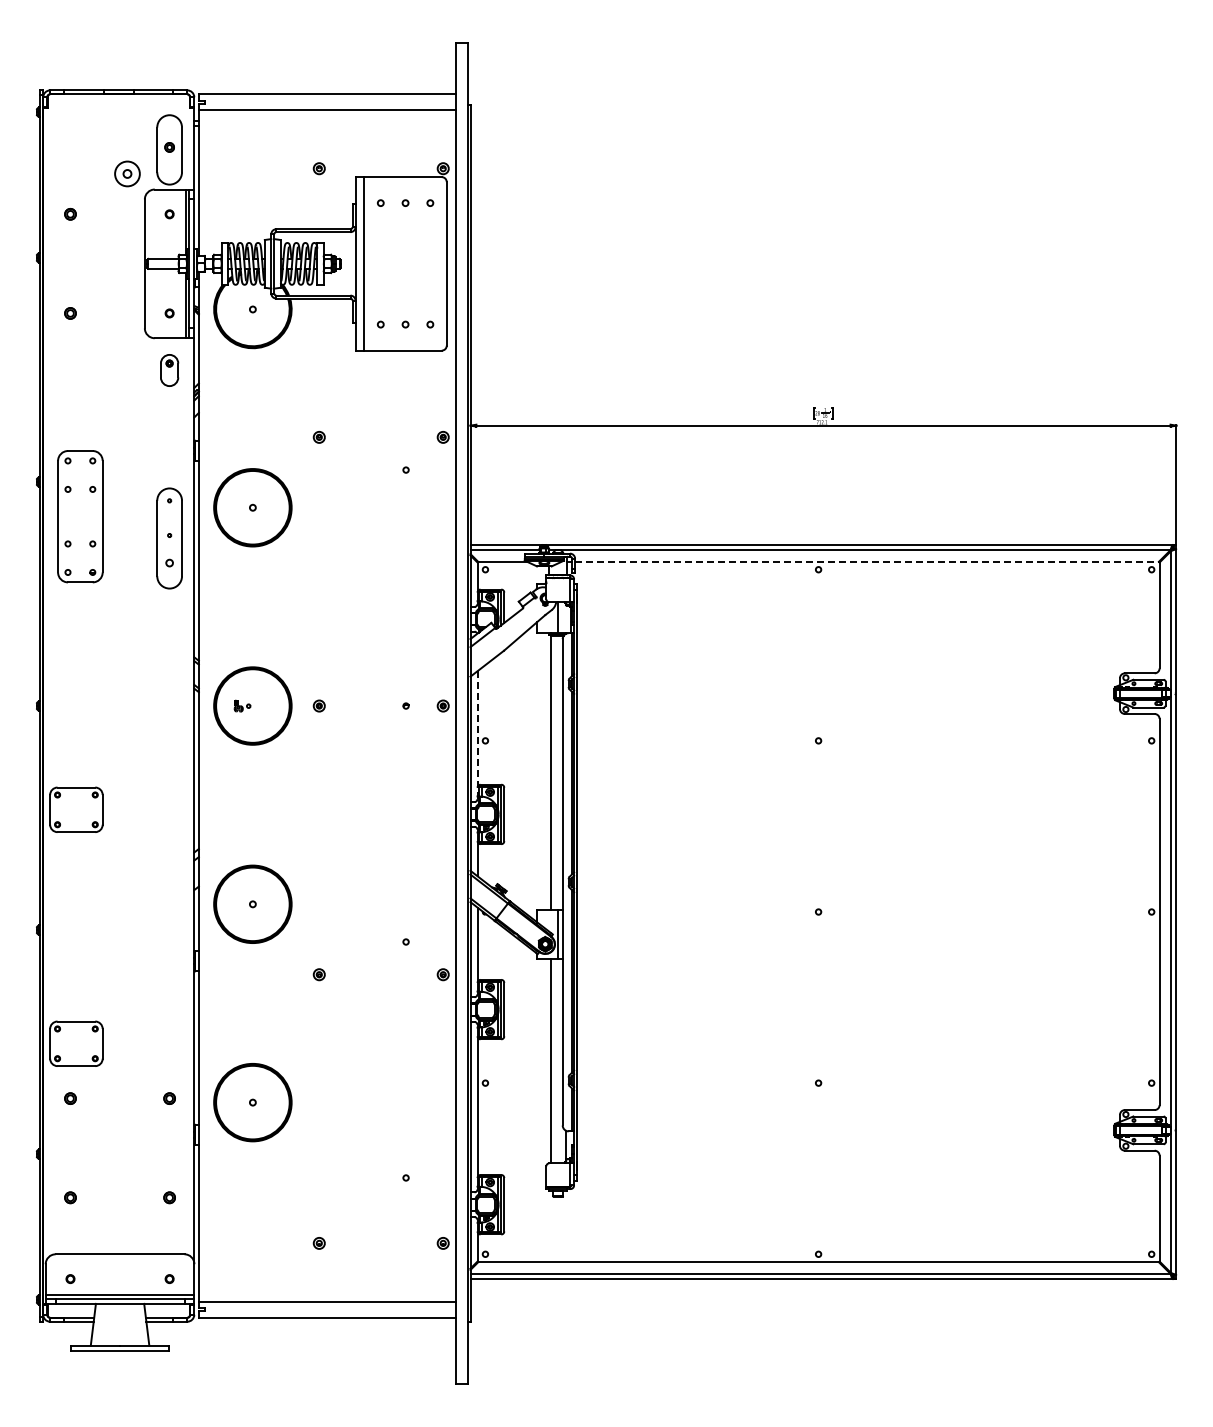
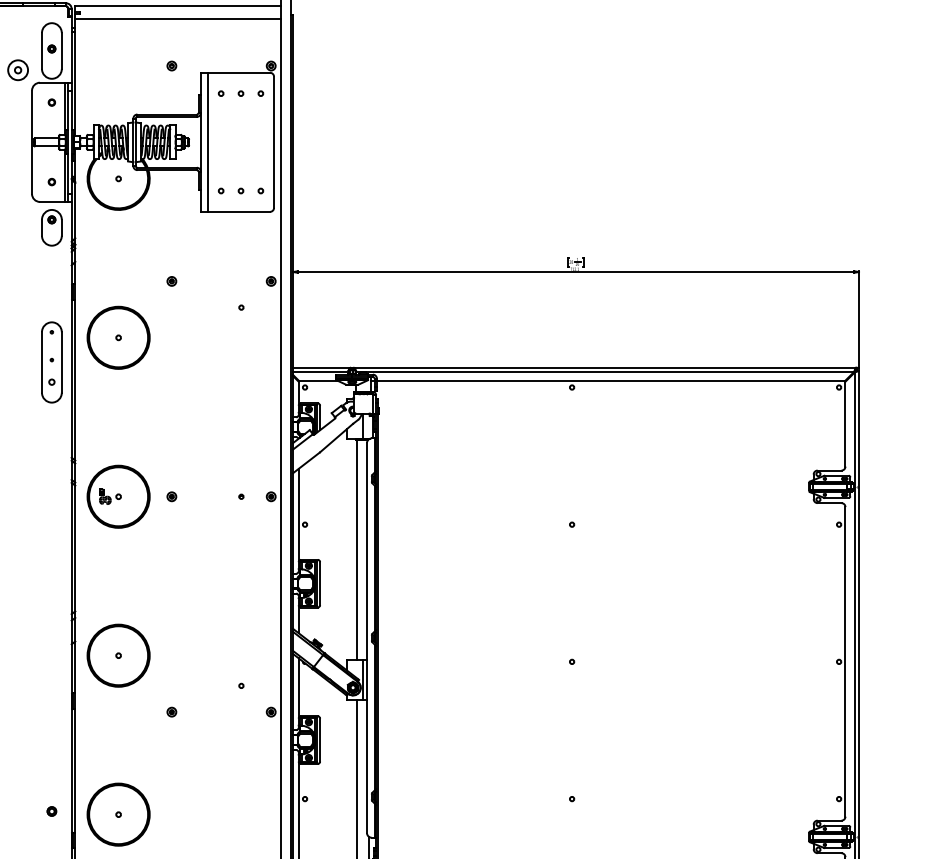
part: (169, 370) -> (51, 227), size x1.43
line: (867, 561) -> (611, 380), dashed -> solid
part: (242, 706) -> (110, 497), size x1.67
line: (477, 735) -> (298, 520), dashed -> solid

